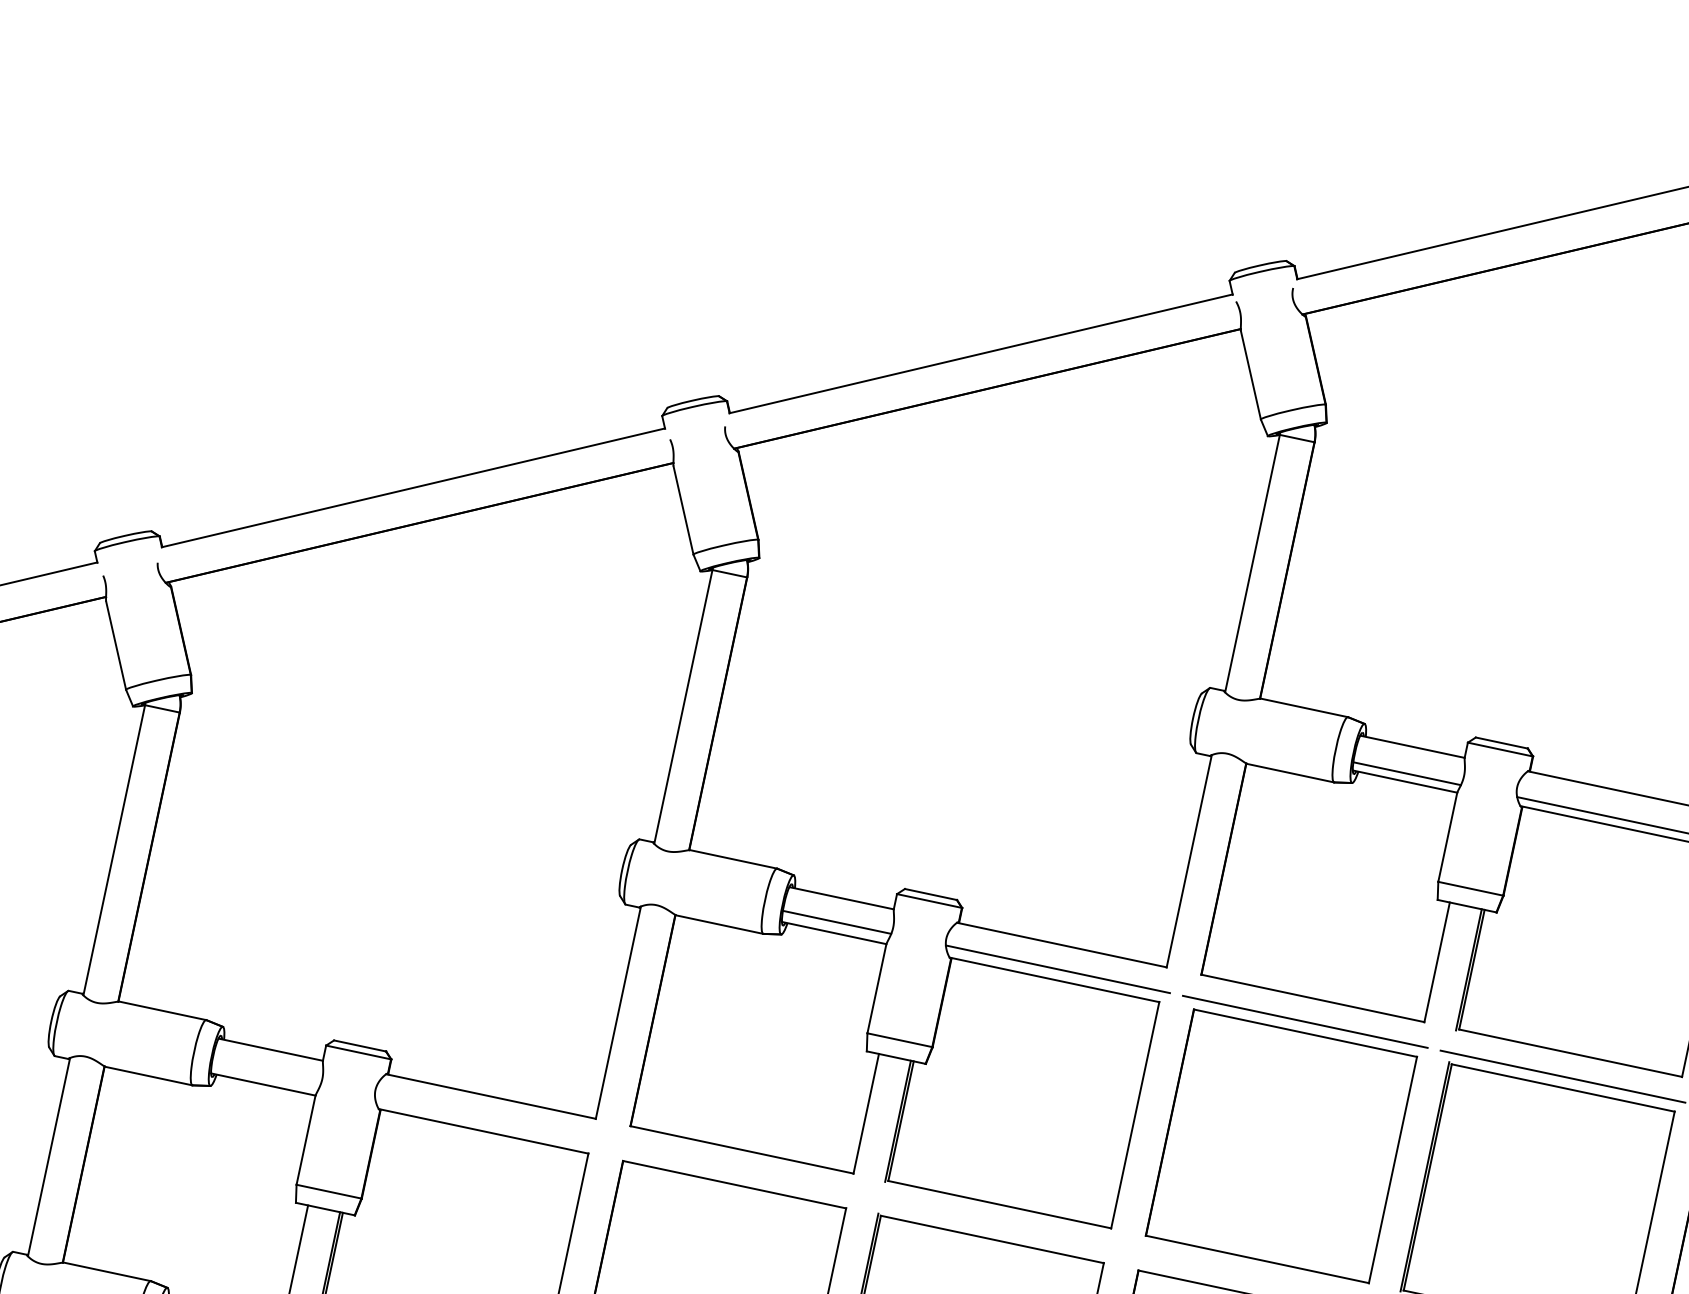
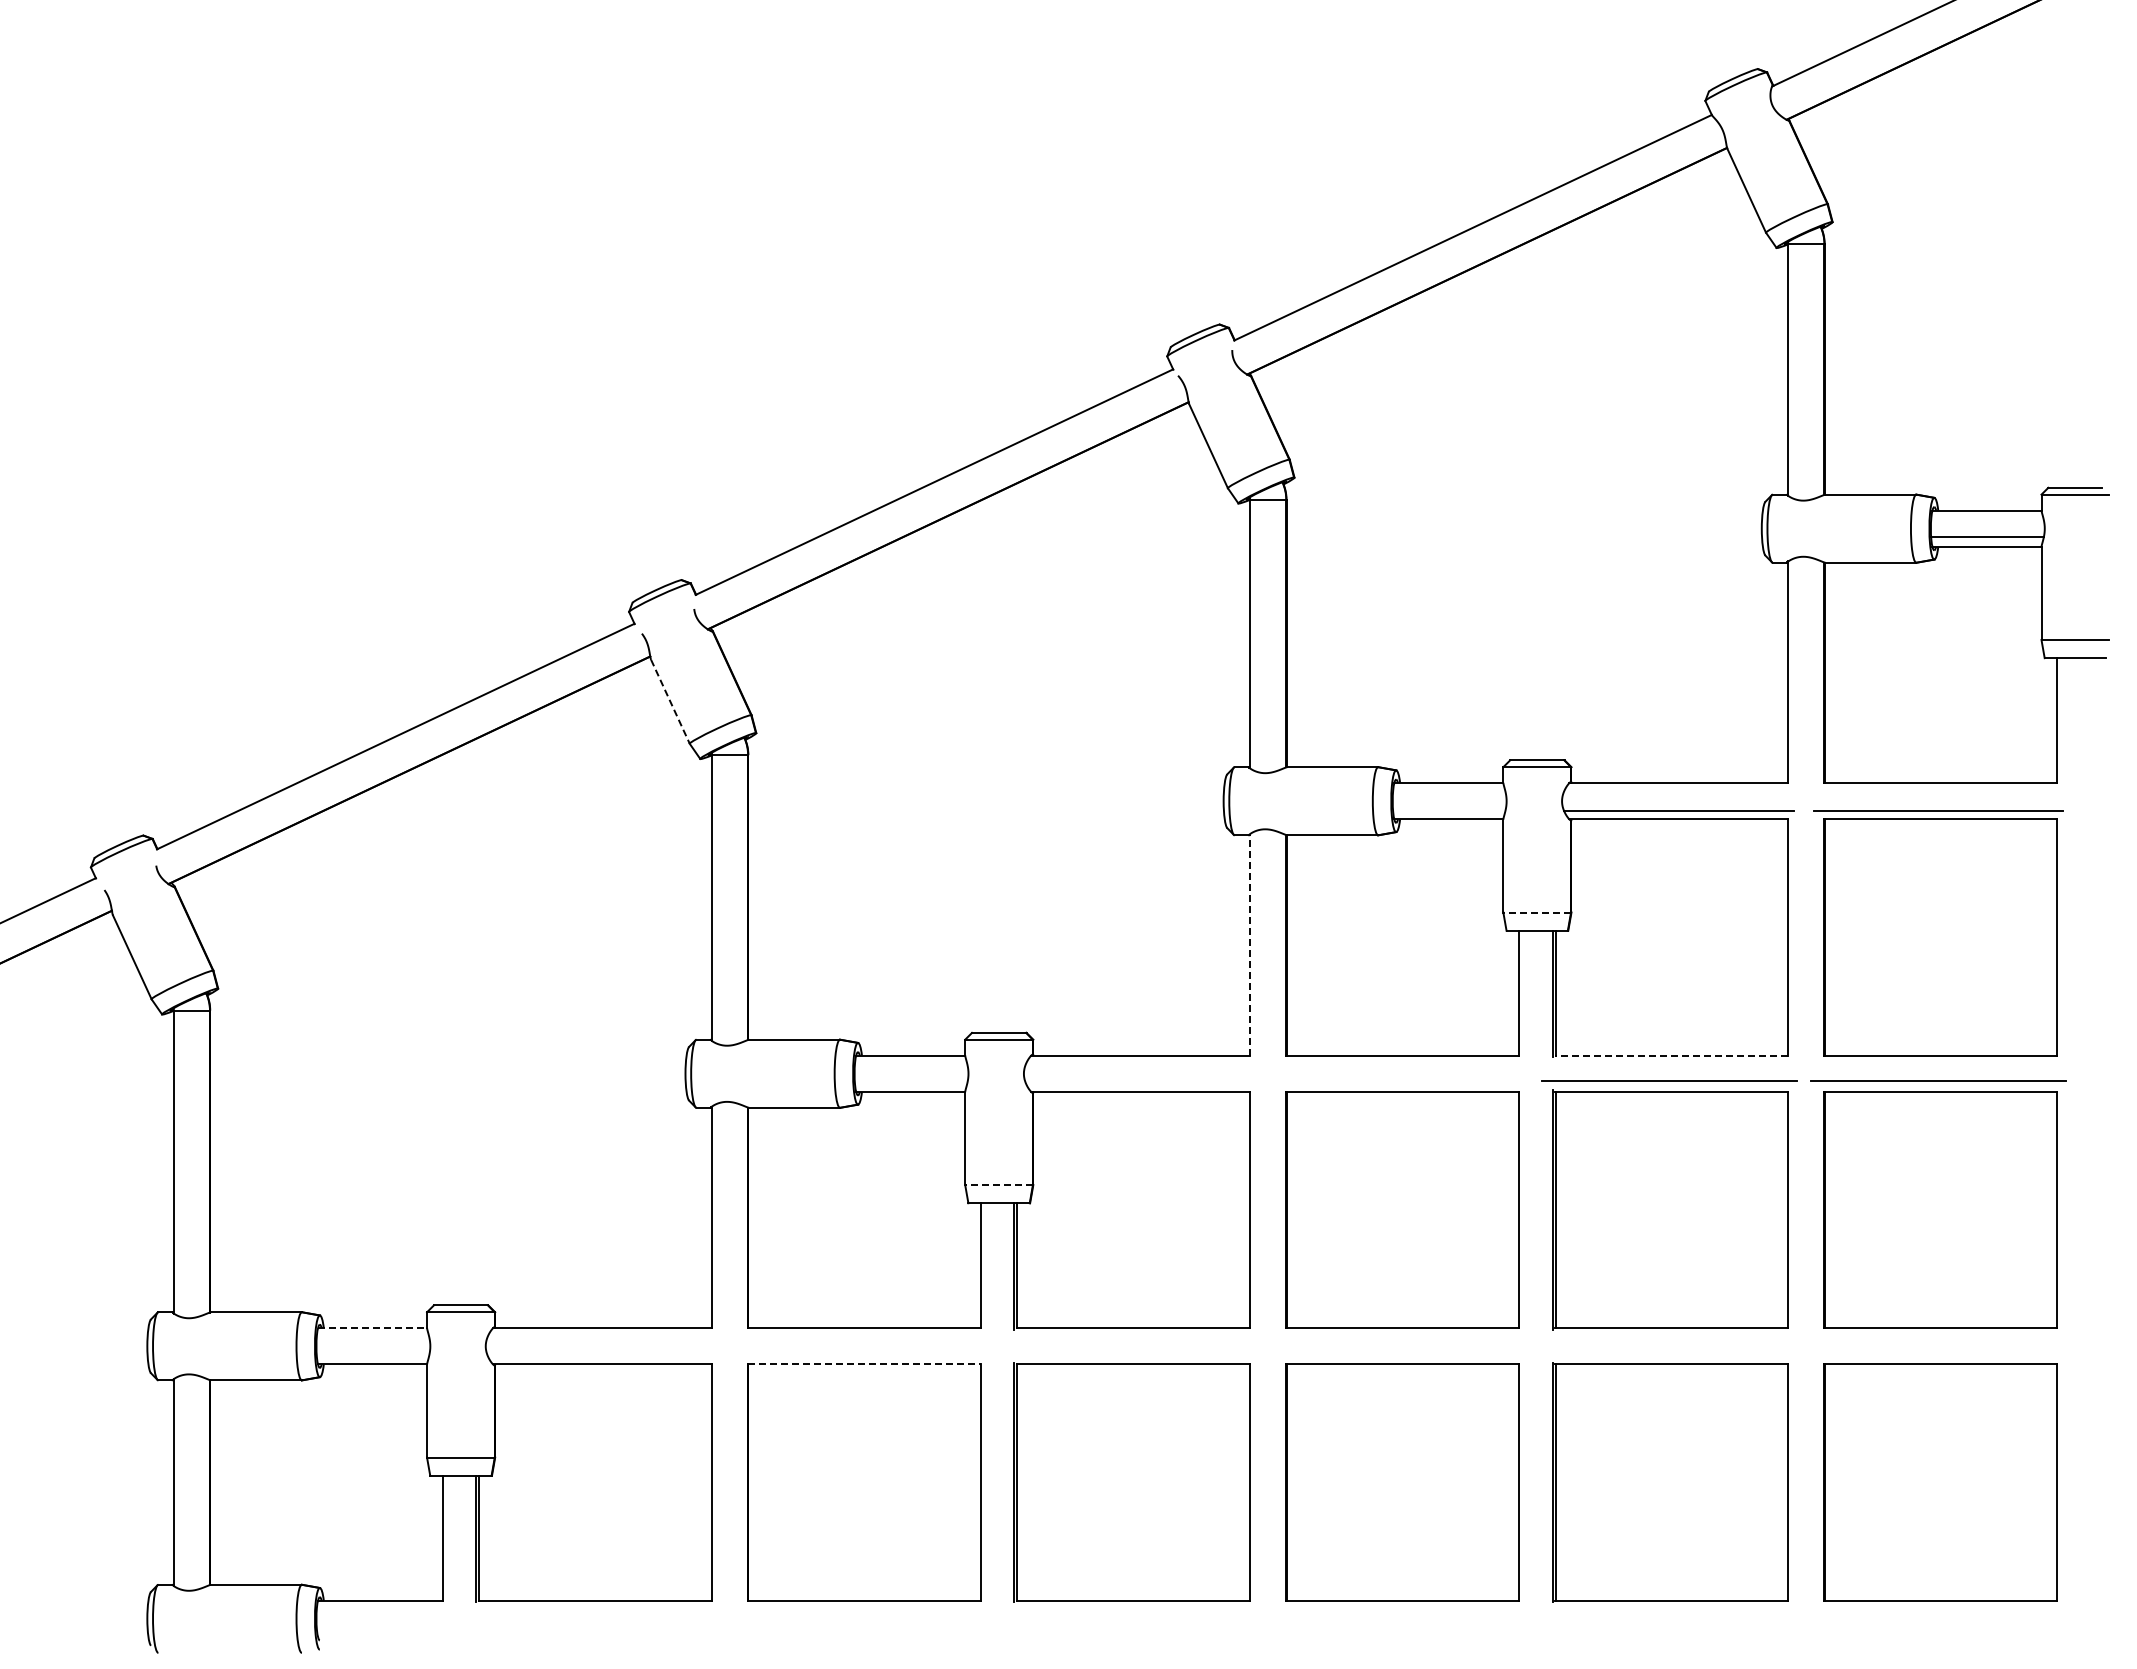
line: (683, 511) -> (670, 702), solid -> dashed
line: (1407, 774) -> (1449, 811), removed
line: (1189, 861) -> (1250, 944), solid -> dashed
line: (1471, 888) -> (1537, 912), solid -> dashed
line: (836, 922) -> (910, 1080), removed
line: (1057, 969) -> (1141, 1080), removed
line: (1304, 1021) -> (1399, 1080), removed
line: (900, 1040) -> (999, 1185), solid -> dashed
line: (270, 1050) -> (372, 1328), solid -> dashed
line: (1570, 1053) -> (1671, 1055), solid -> dashed
line: (735, 1184) -> (865, 1364), solid -> dashed

